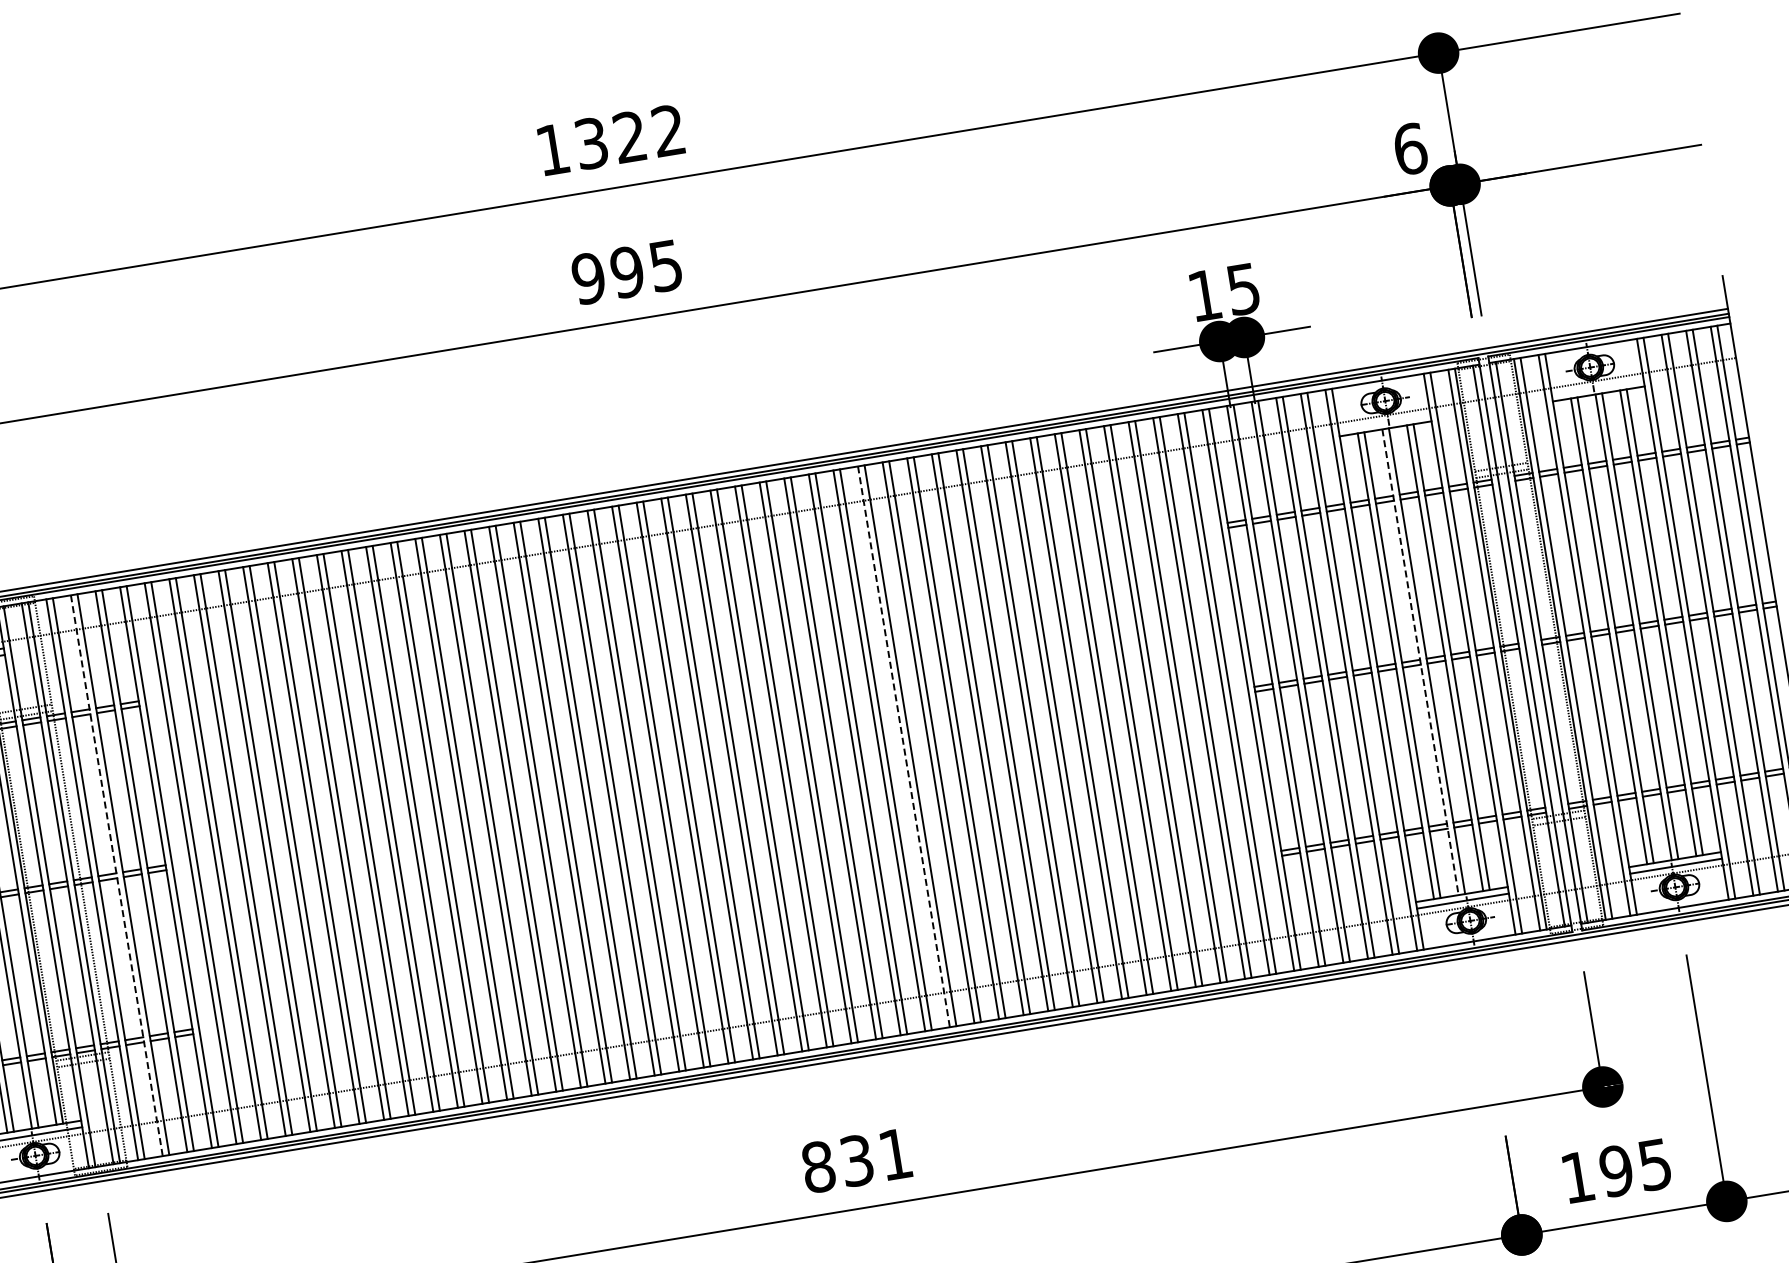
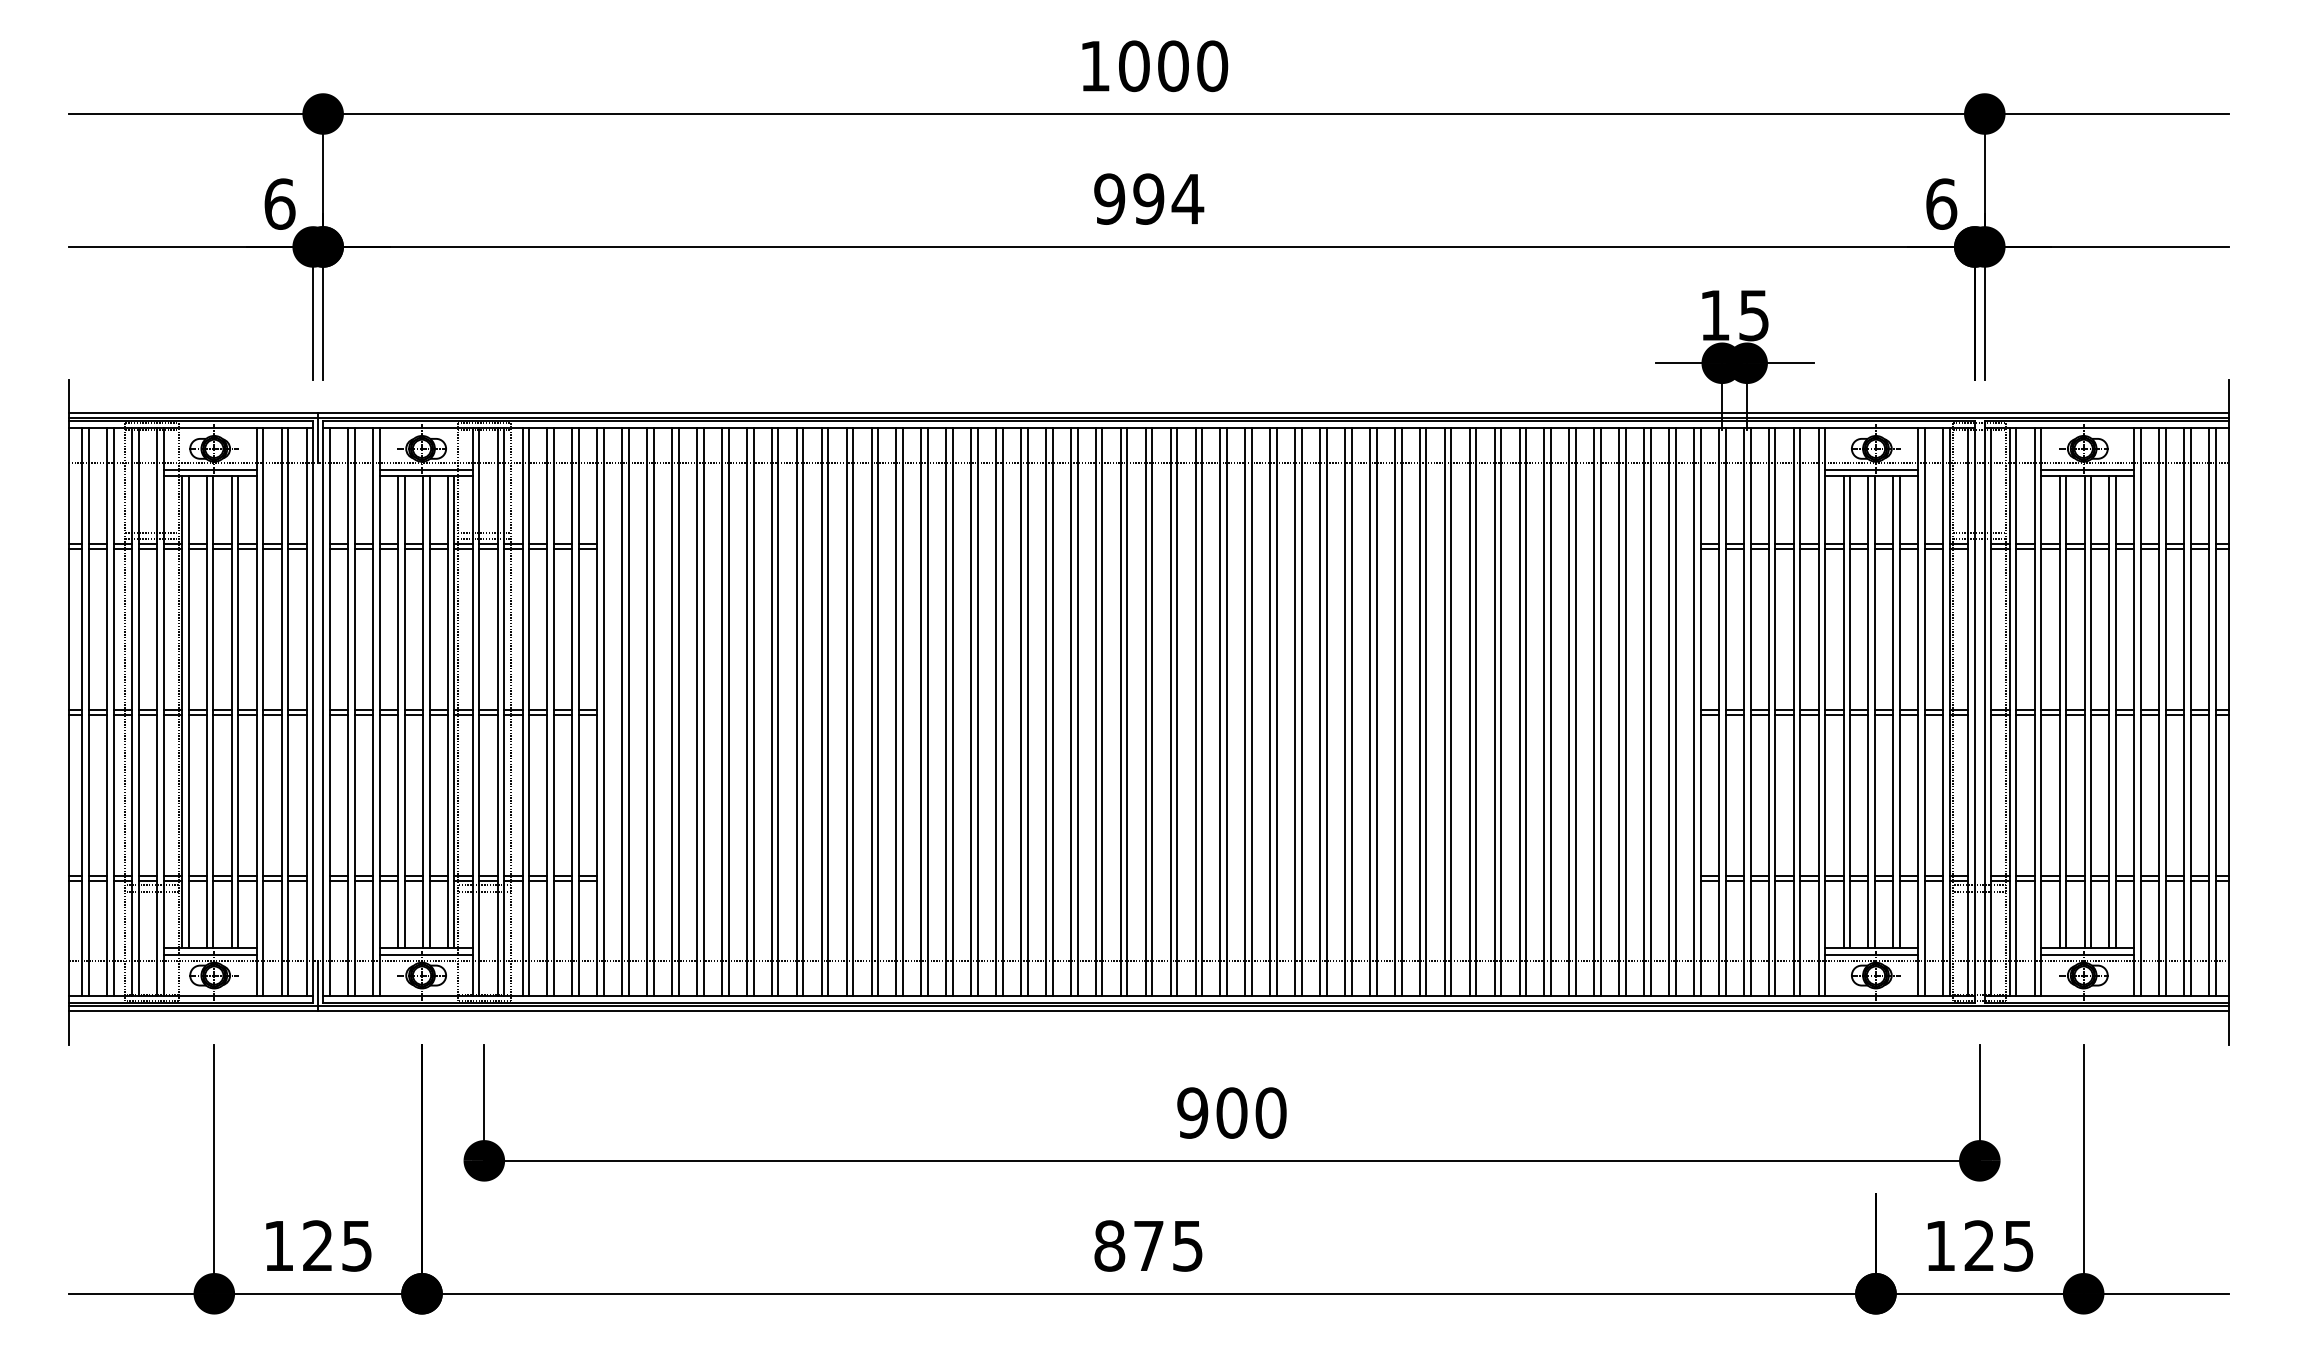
text: (630, 137) -> (1173, 66), 1322 -> 1000
text: (665, 266) -> (1187, 199), 995 -> 994
line: (1597, 387) -> (2087, 469), added
line: (1384, 422) -> (1871, 469), added
line: (1420, 662) -> (1868, 712), dashed -> solid
line: (904, 747) -> (1345, 712), dashed -> solid
line: (116, 876) -> (547, 712), dashed -> solid
text: (856, 1160) -> (1231, 1112), 831 -> 900
text: (1616, 1170) -> (1979, 1245), 195 -> 125

